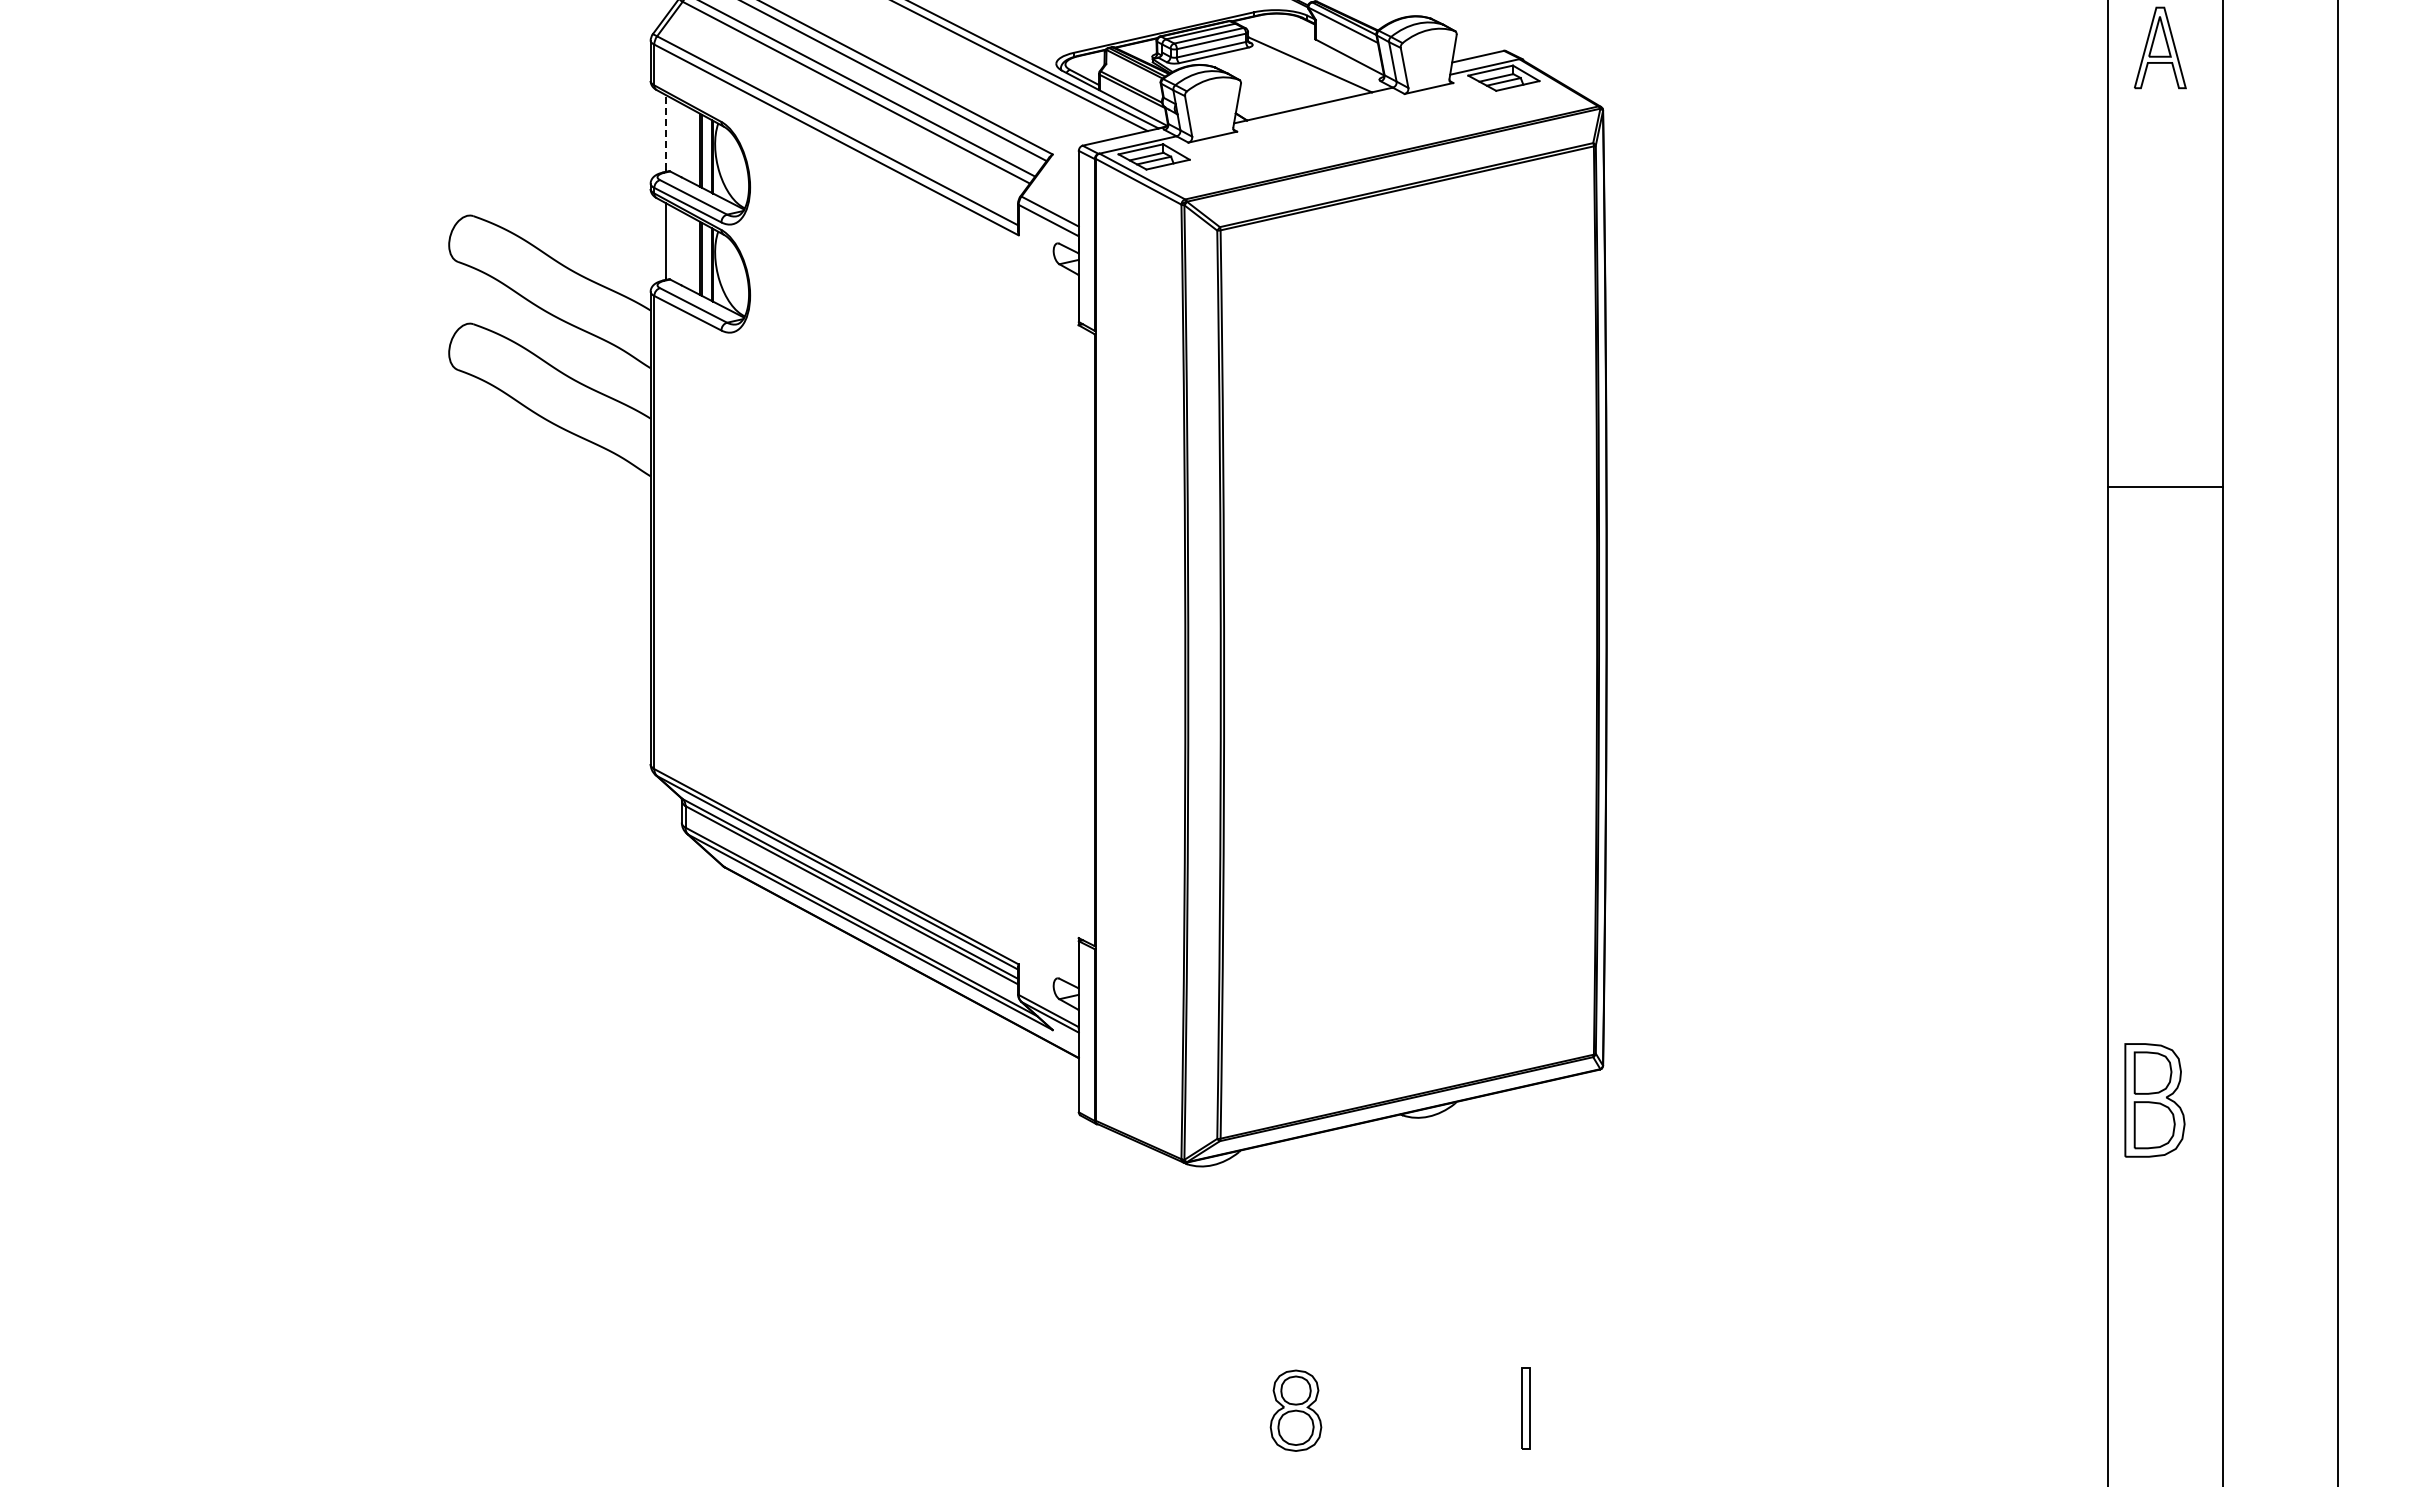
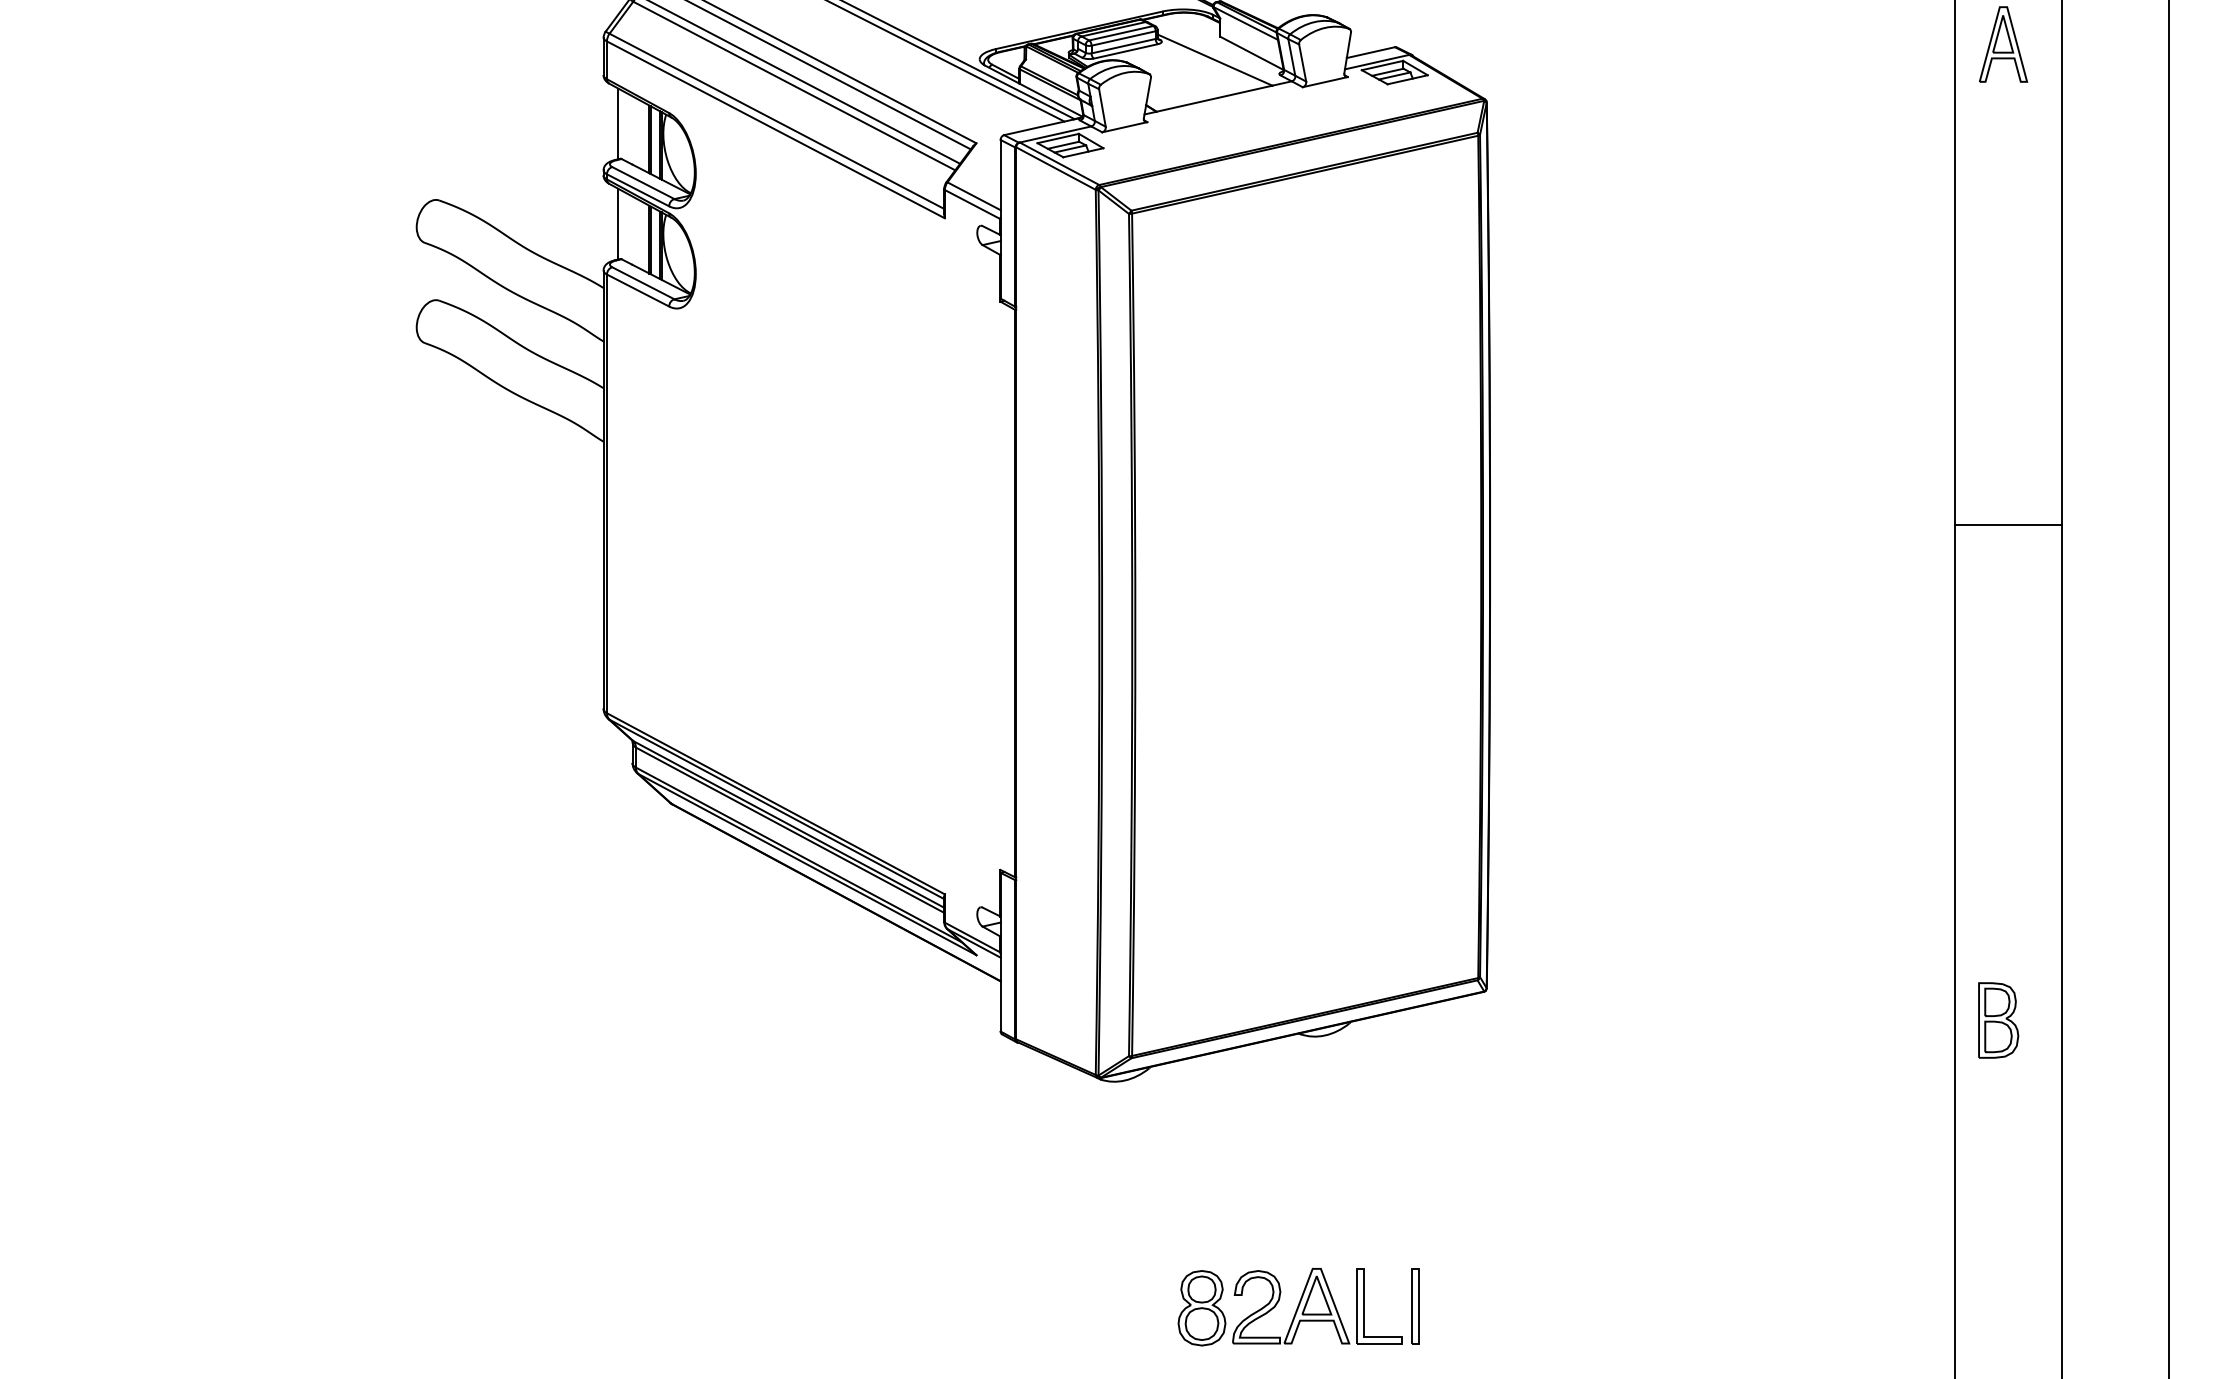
line: (666, 131) -> (618, 121), dashed -> solid
line: (2165, 486) -> (2008, 524), moved
part: (2155, 1100) -> (1999, 1020), size x0.71
part: (1420, 1408) -> (1317, 1306), added

